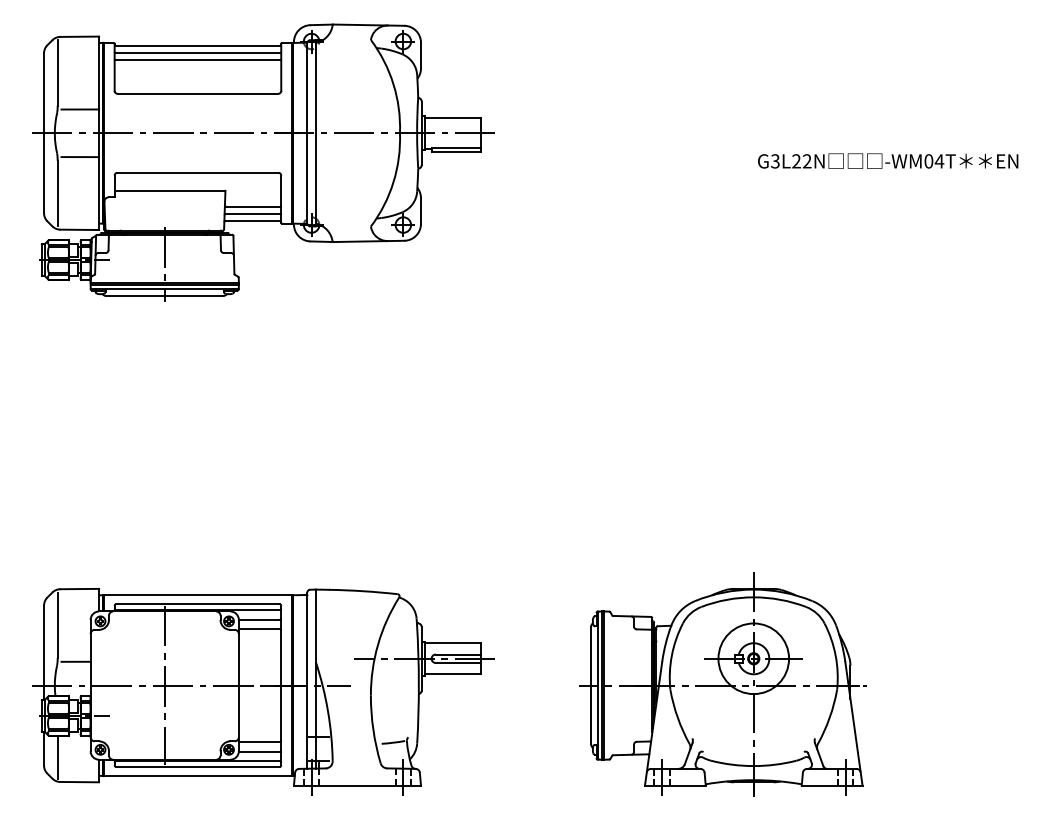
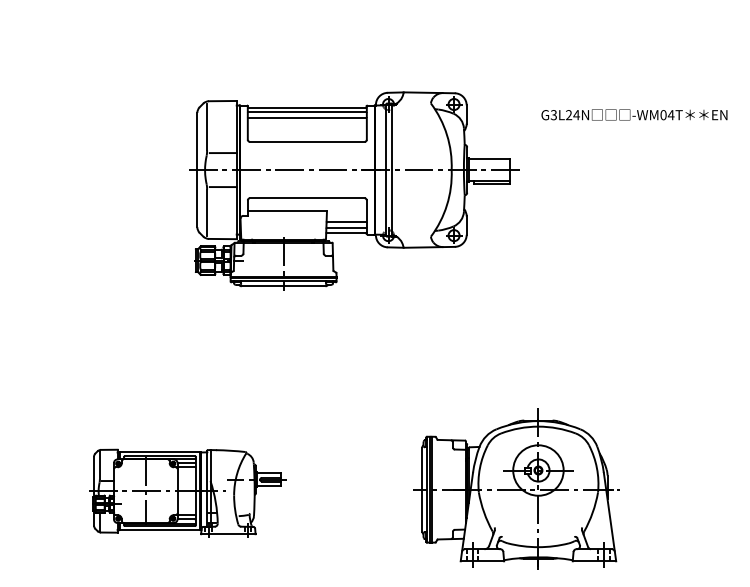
part: (263, 161) -> (354, 190), moved
text: (807, 161) -> (576, 115), G3L22N -> G3L24N
part: (262, 690) -> (187, 493), size x0.6

